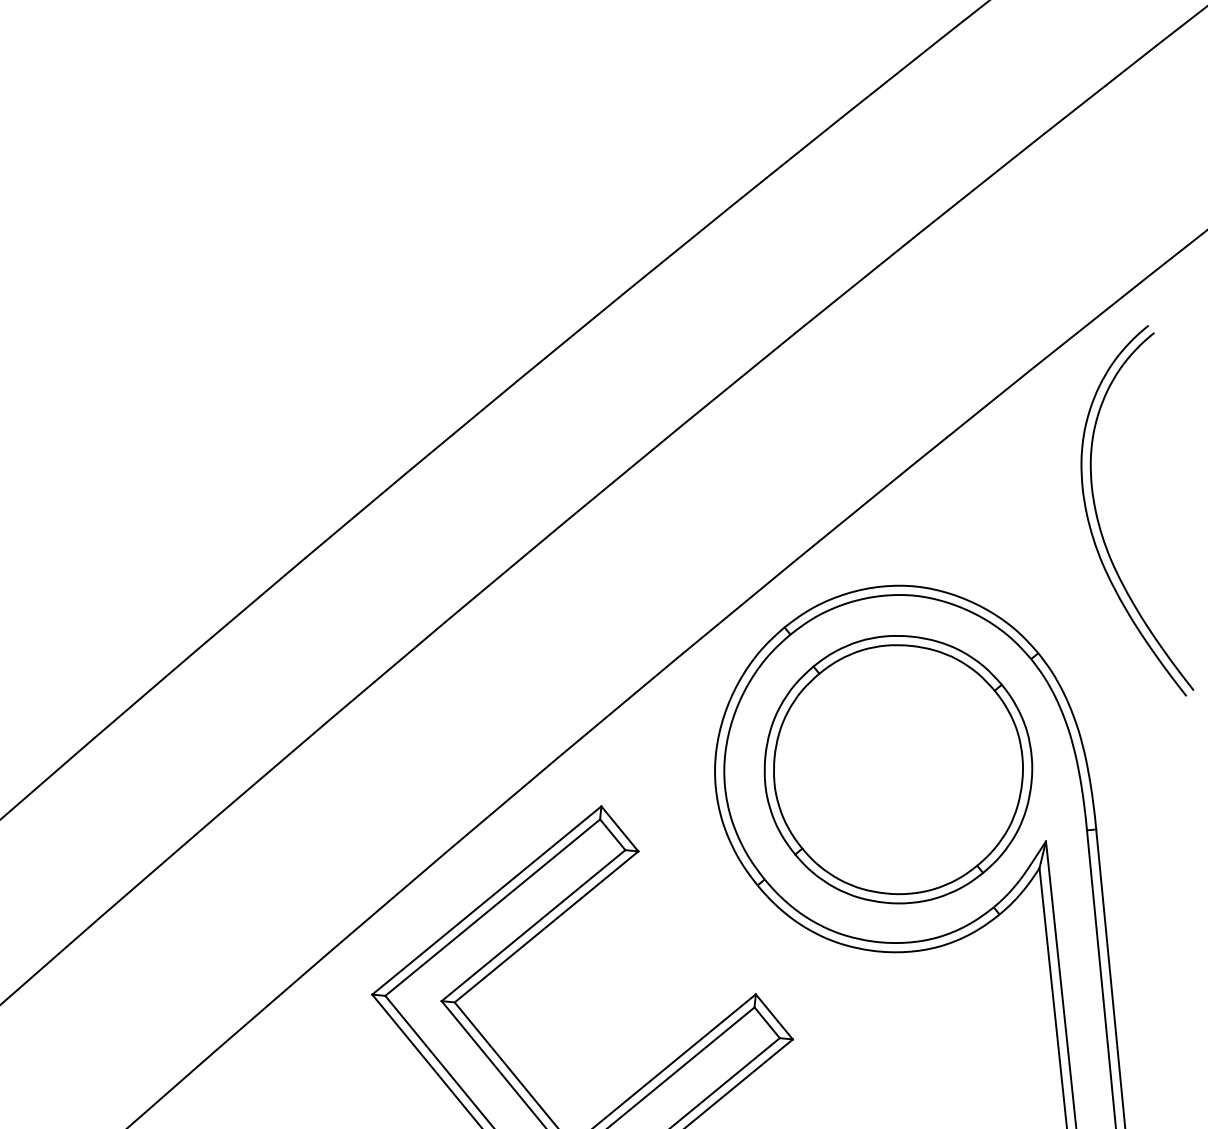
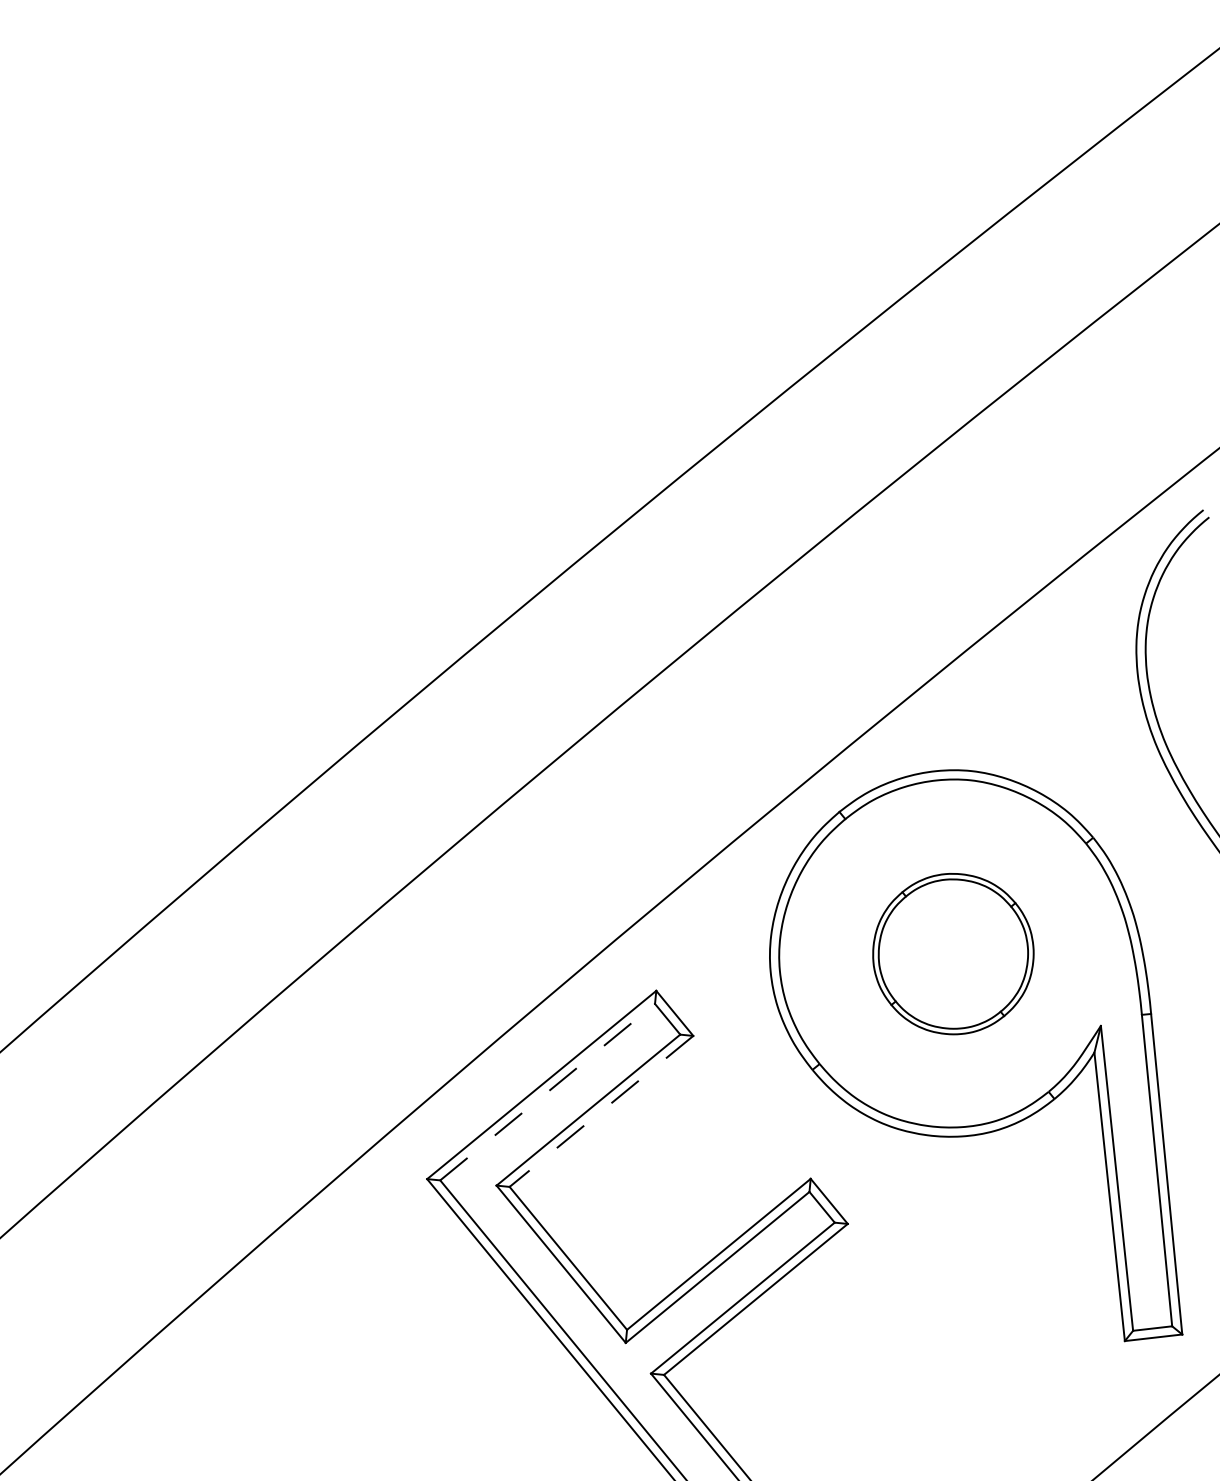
part: (898, 769) -> (953, 953), size x0.6
line: (492, 908) -> (547, 1092), solid -> dashed
line: (546, 927) -> (601, 1111), solid -> dashed

